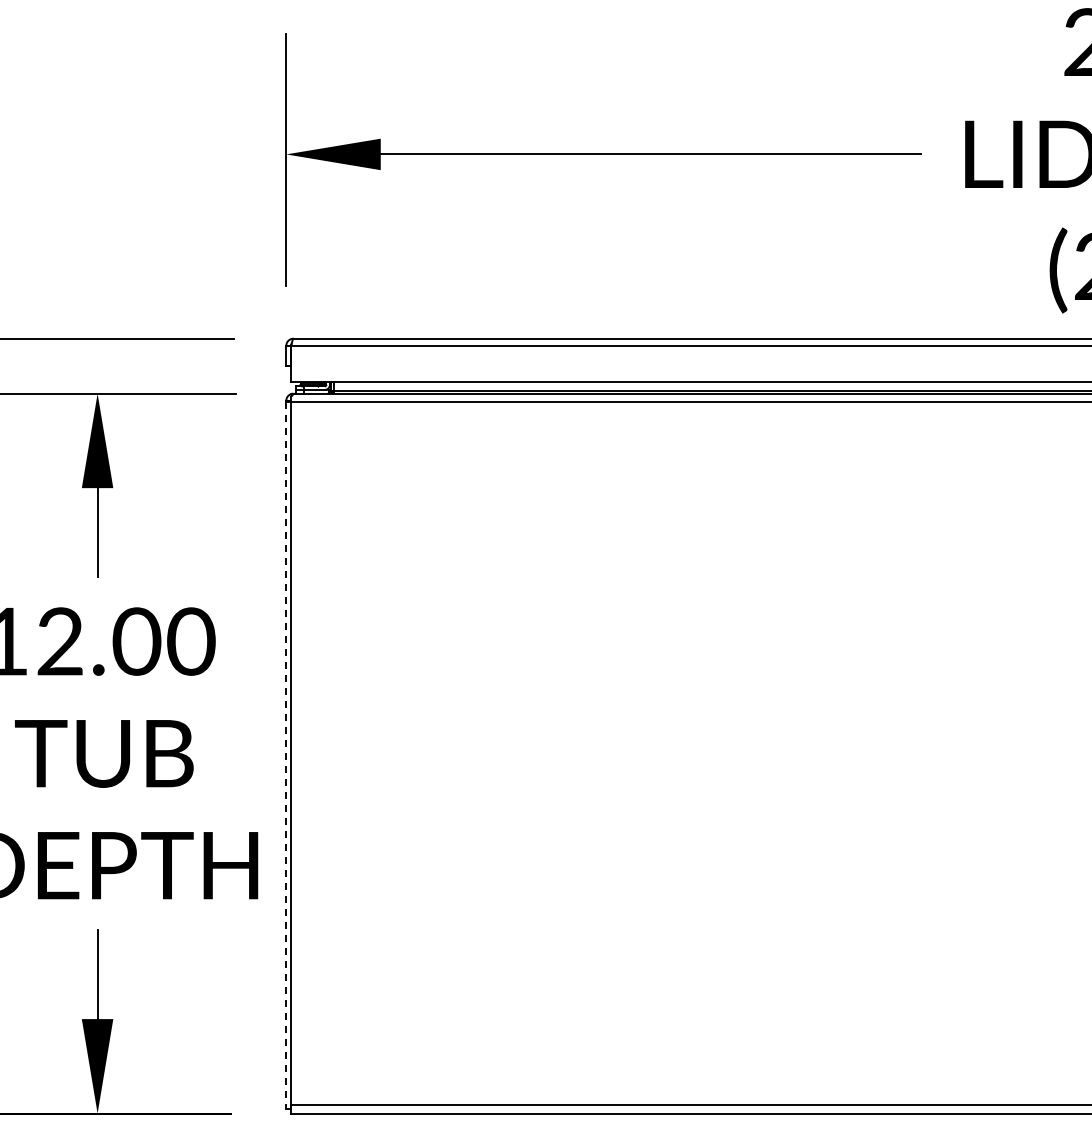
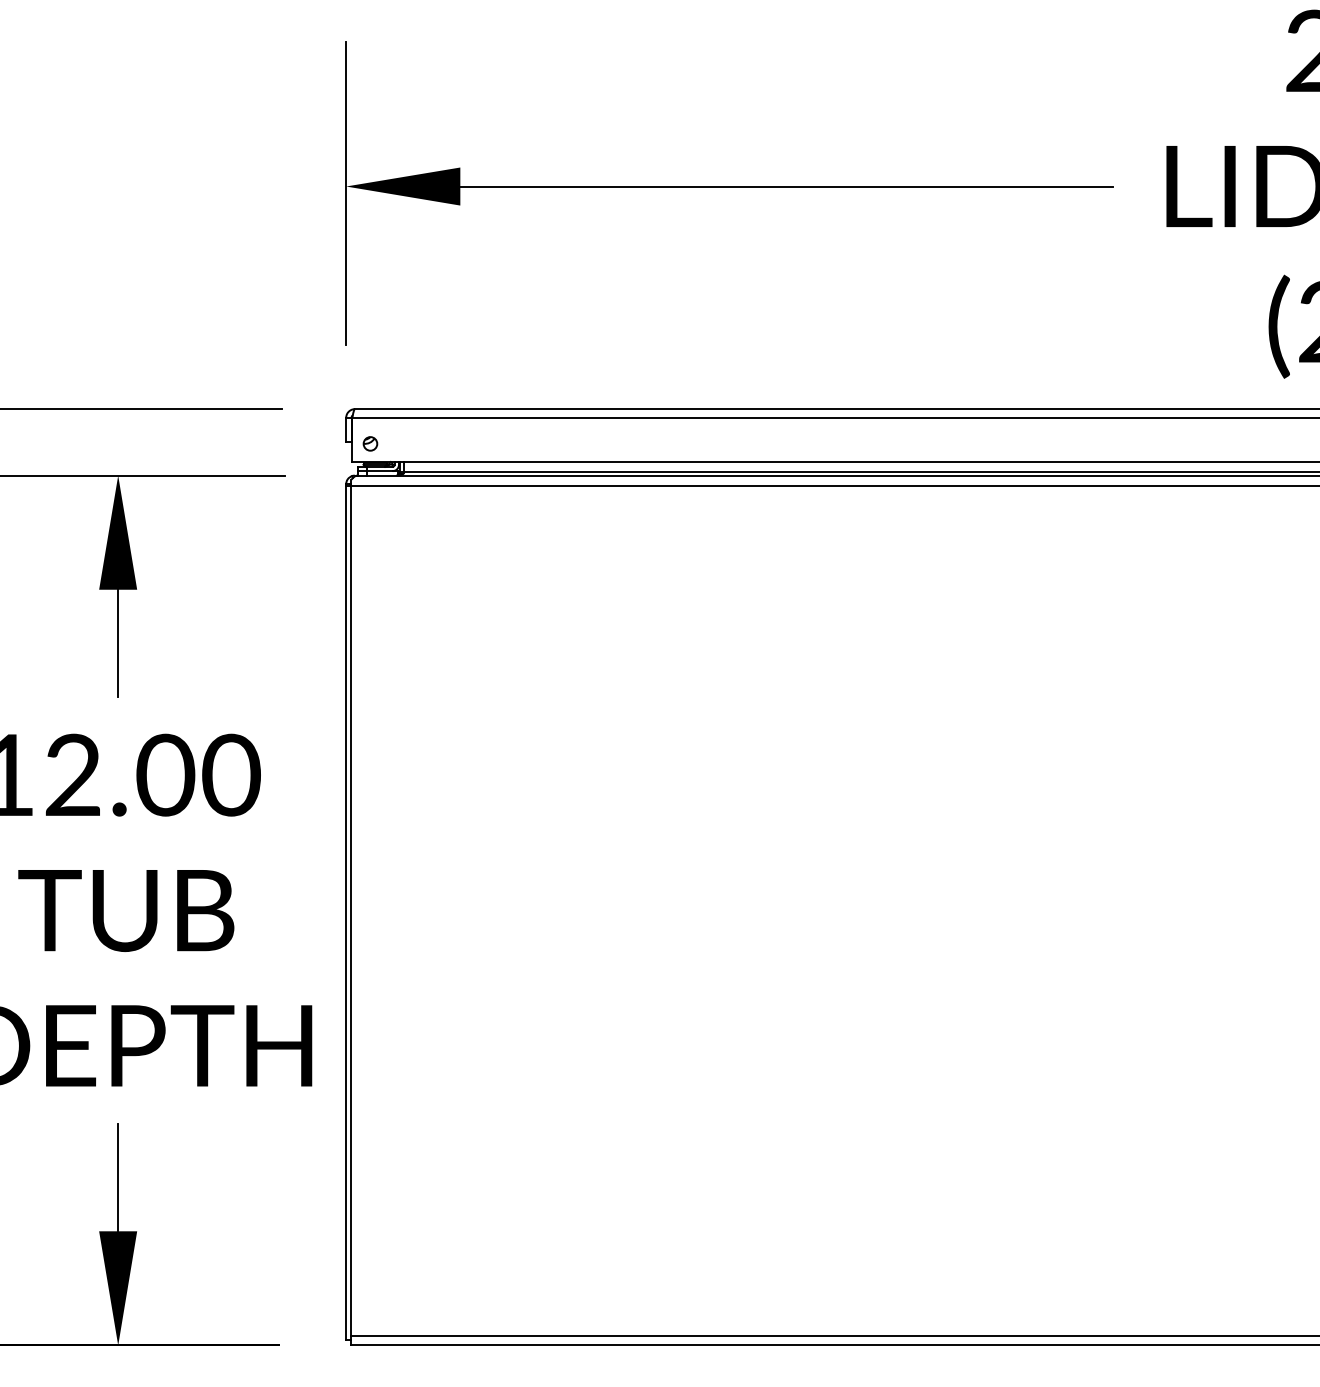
part: (305, 366) -> (369, 442), added
line: (286, 755) -> (346, 912), dashed -> solid

